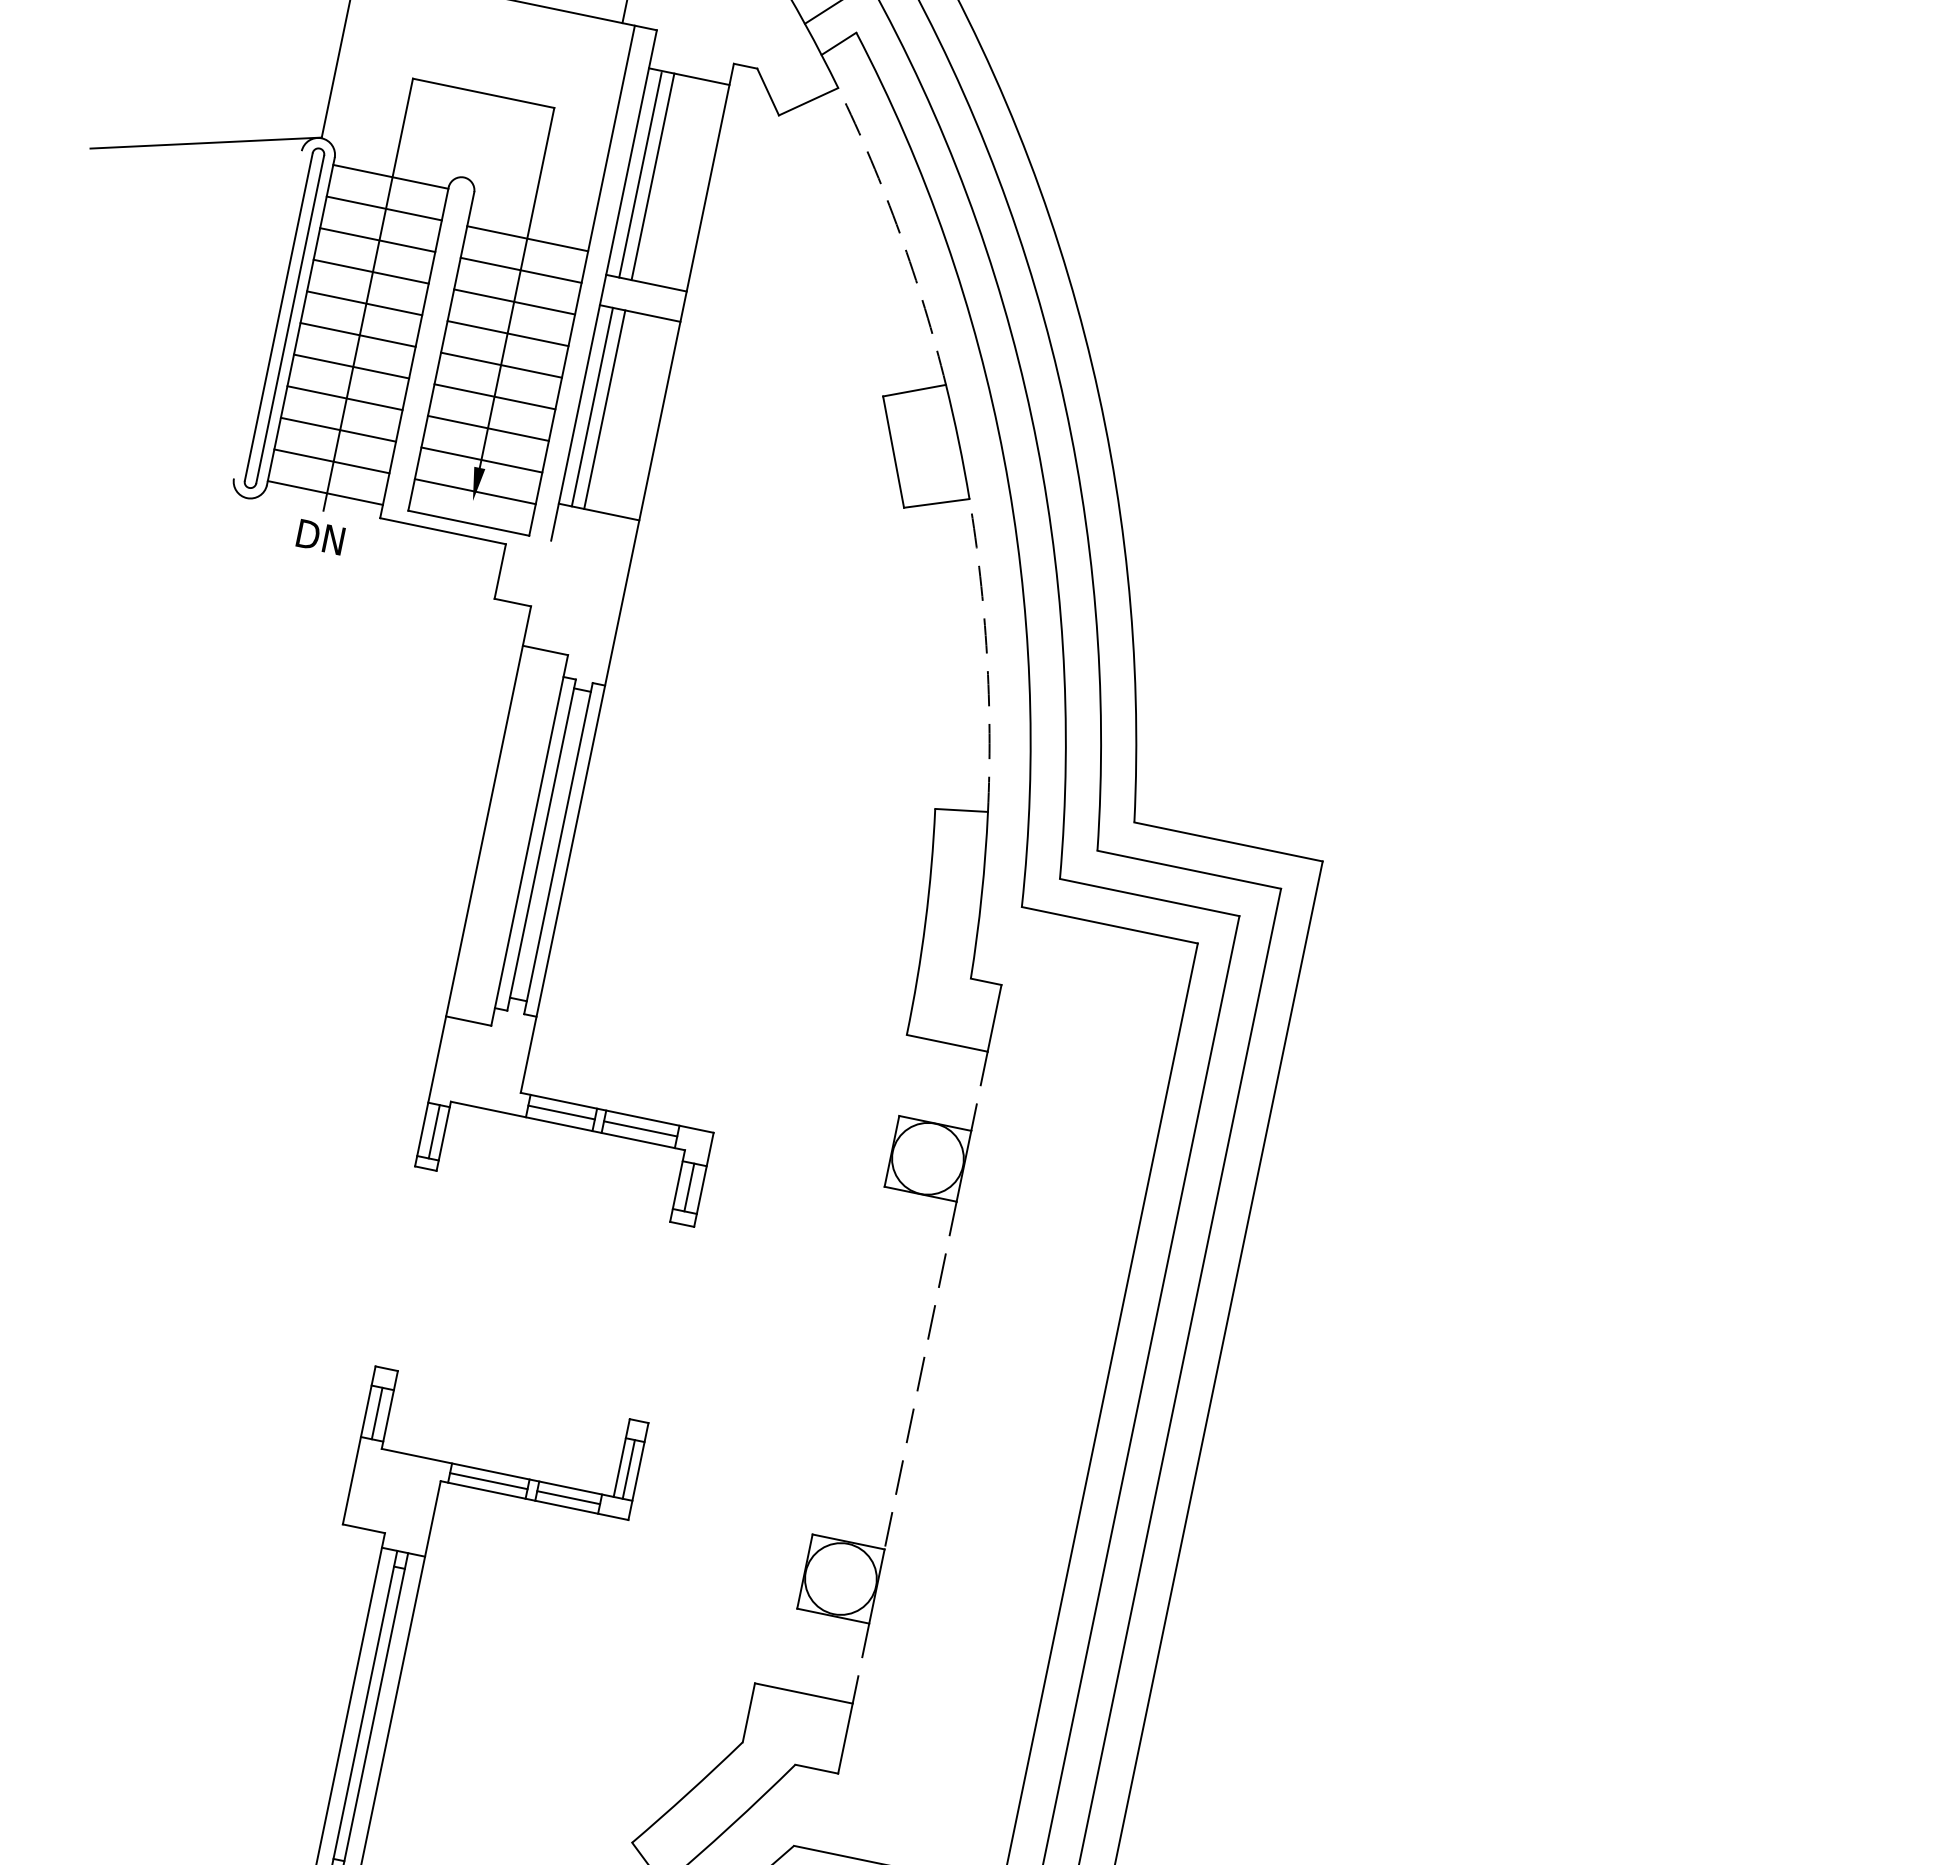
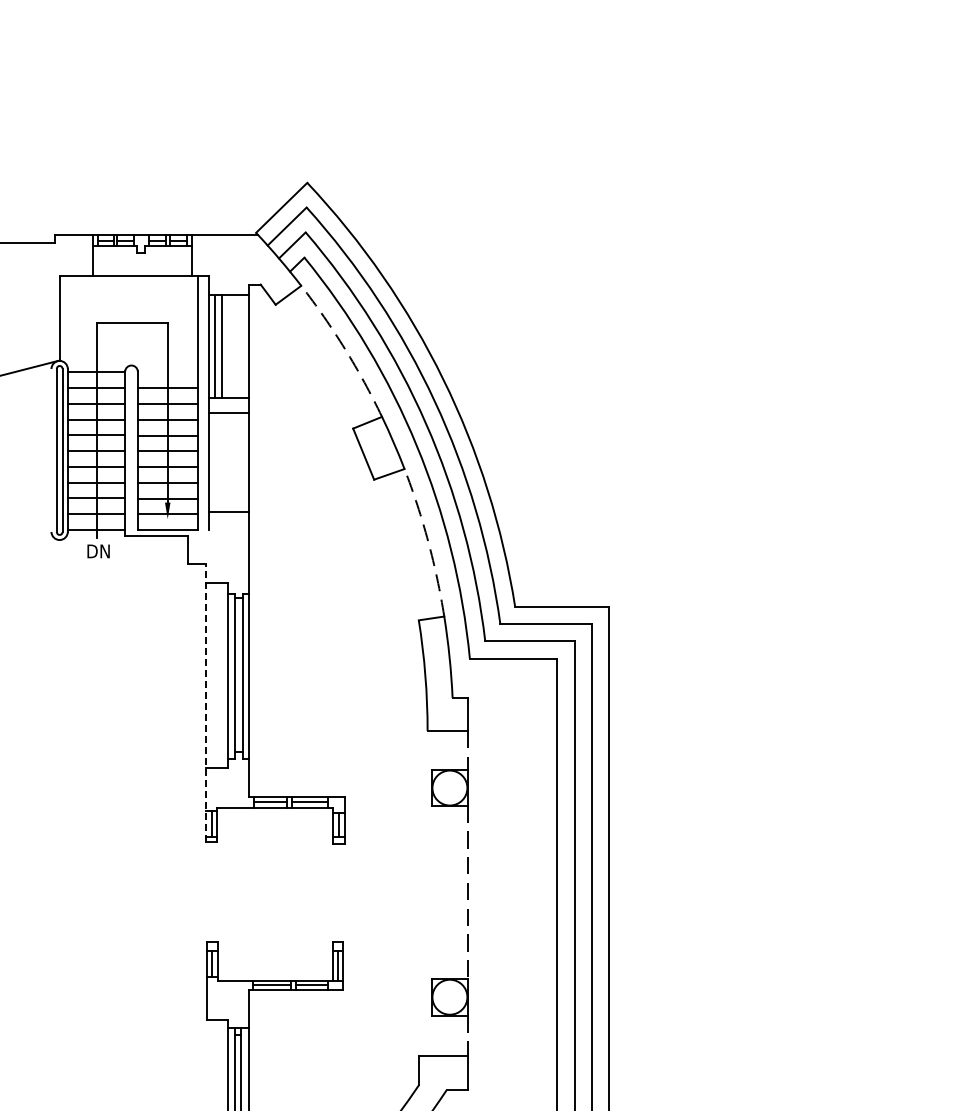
line: (592, 407) -> (215, 462), removed
line: (604, 409) -> (221, 462), removed
line: (472, 885) -> (205, 702), solid -> dashed

